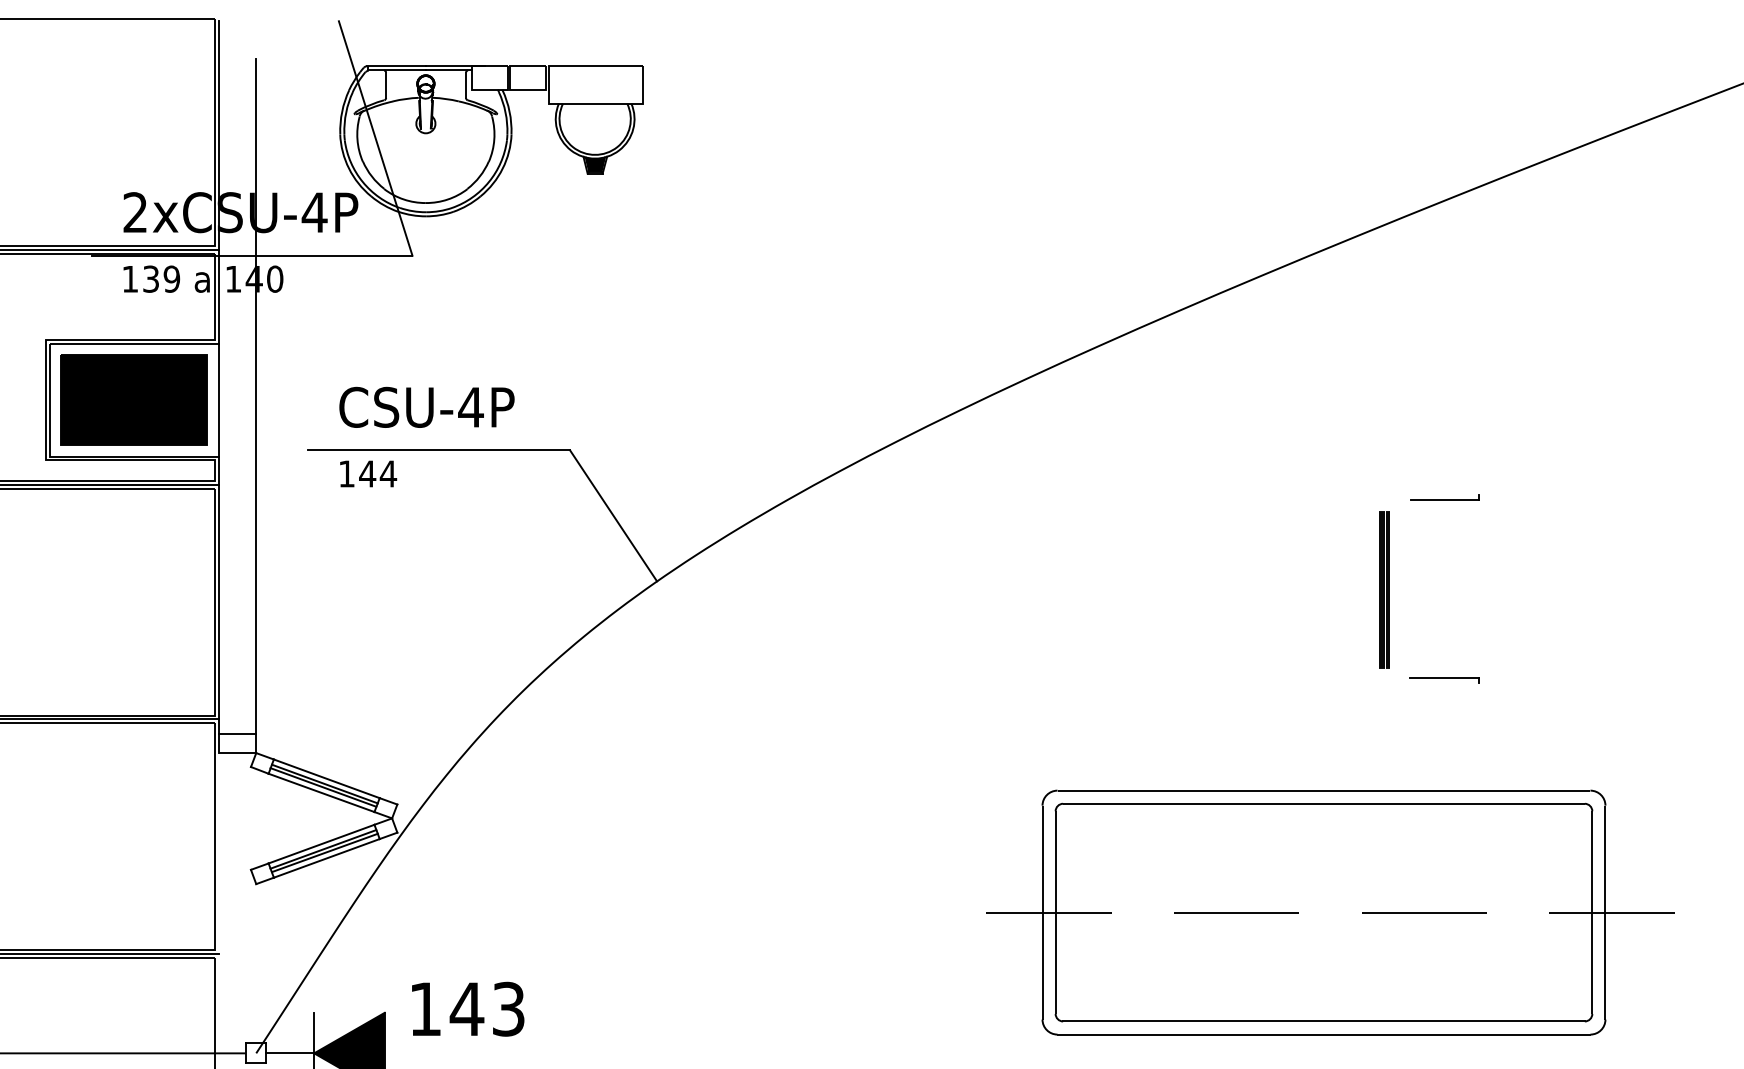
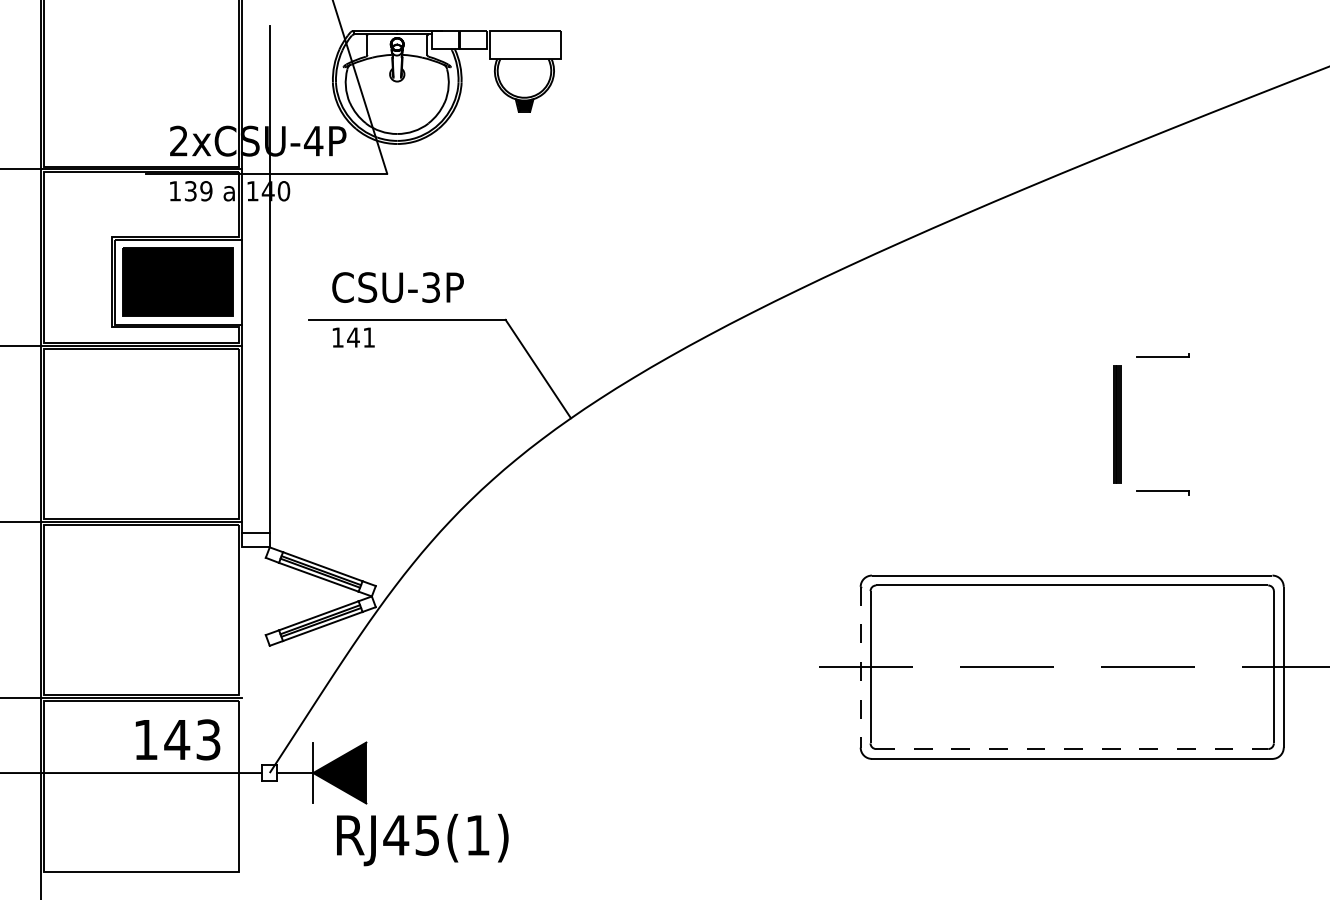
text: (470, 407) -> (430, 287), CSU-4P -> CSU-3P
text: (387, 473) -> (368, 337), 144 -> 141
line: (1042, 911) -> (860, 666), solid -> dashed
text: (467, 1008) -> (177, 739), moved
line: (1324, 1022) -> (1072, 749), solid -> dashed

